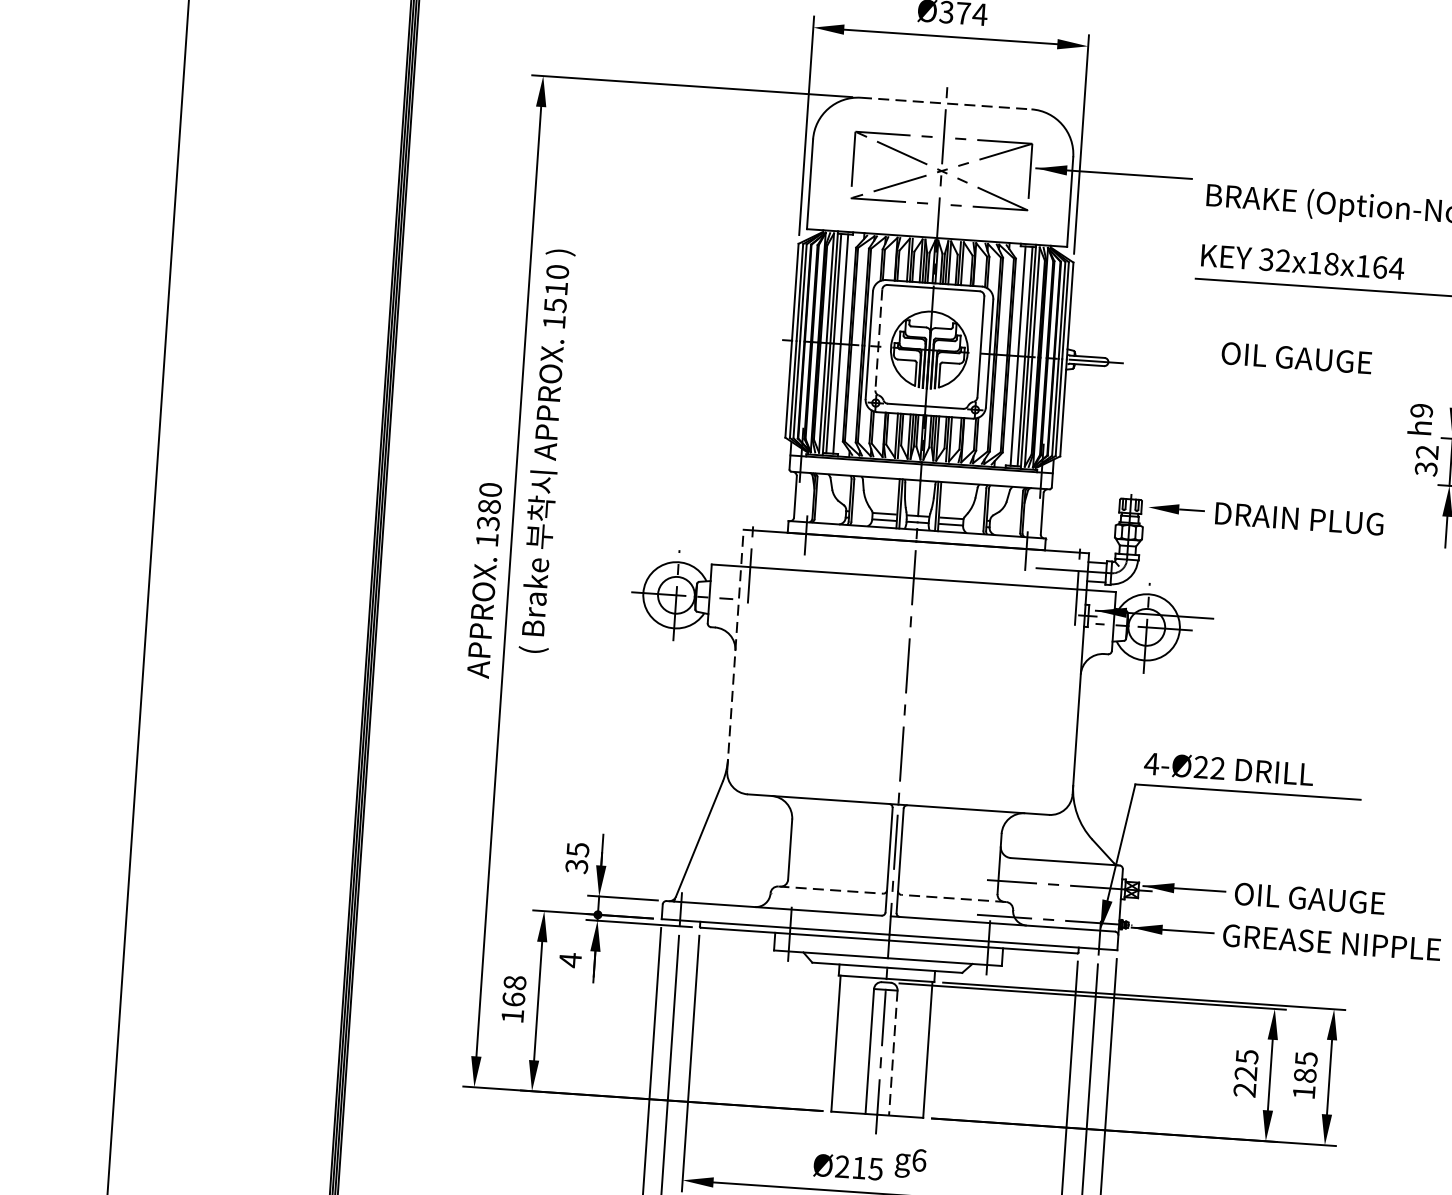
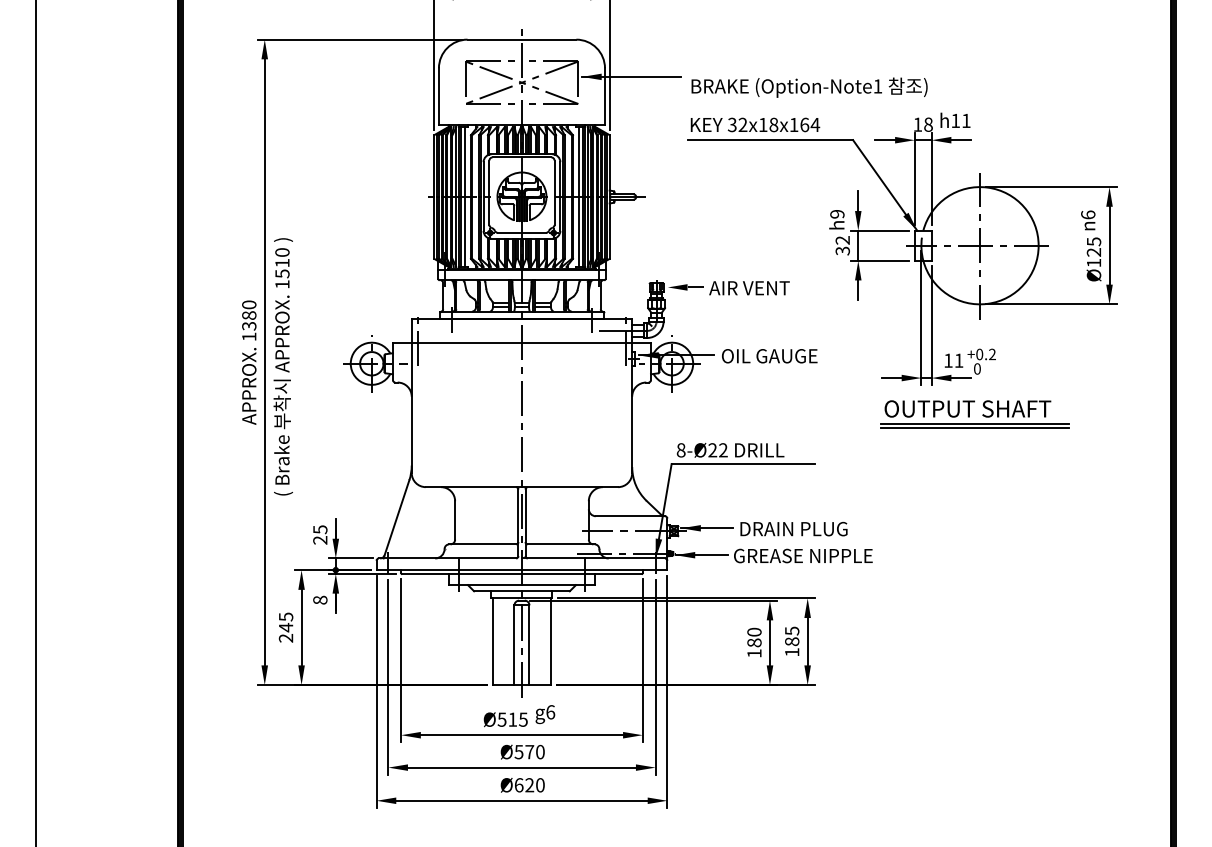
line: (947, 103) -> (522, 39), dashed -> solid
line: (878, 341) -> (489, 193), dashed -> solid
text: (1296, 358) -> (769, 356), moved
text: (545, 450) -> (282, 366), moved
text: (1298, 519) -> (763, 288), DRAIN PLUG -> AIR VENT
line: (735, 650) -> (411, 396), dashed -> solid
text: (1150, 764) -> (680, 450), 4-Ø22 -> 8-Ø22
text: (577, 866) -> (320, 540), 35 -> 25
line: (832, 890) -> (483, 544), dashed -> solid
line: (952, 898) -> (560, 544), dashed -> solid
text: (1319, 898) -> (793, 528), OIL GAUGE -> DRAIN PLUG
text: (570, 960) -> (320, 600), 4 -> 8
text: (512, 999) -> (285, 627), 168 -> 245
line: (893, 1053) -> (529, 645), dashed -> solid
text: (1246, 1072) -> (754, 642), 225 -> 180
text: (841, 1166) -> (501, 719), Ø215 -> Ø515

